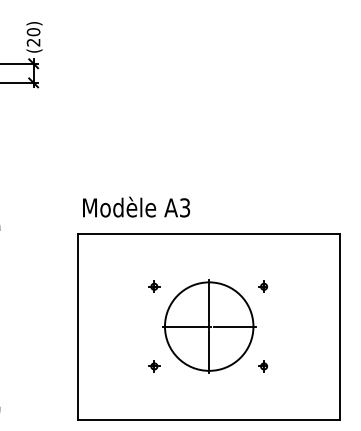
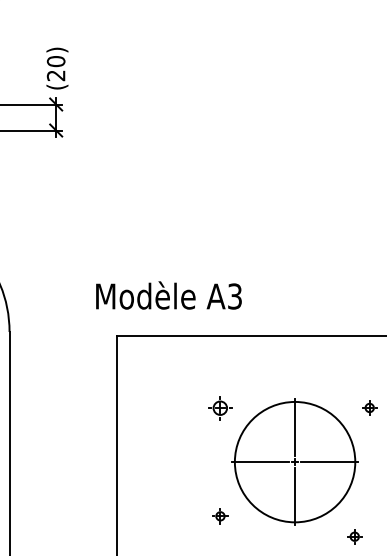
text: (136, 206) -> (168, 294), moved
part: (154, 286) -> (220, 407), size x1.6
part: (263, 366) -> (353, 536), moved

